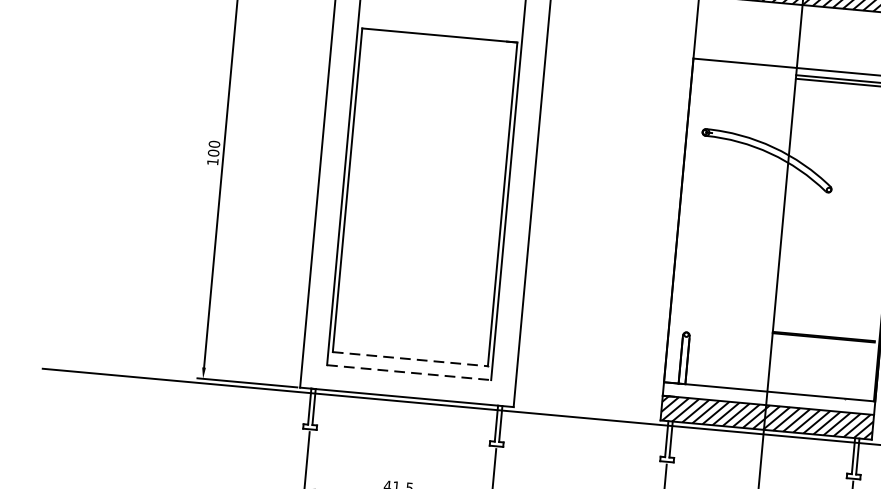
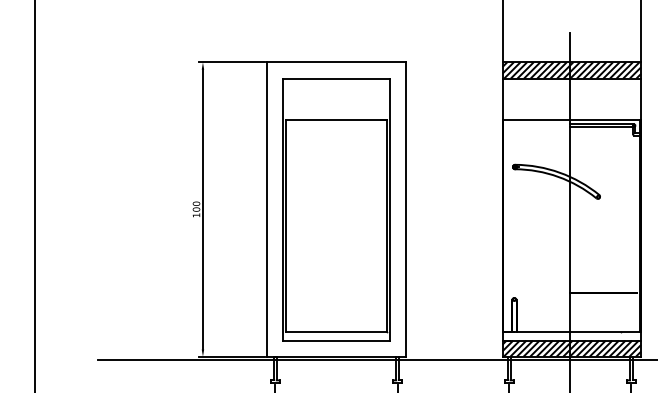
line: (410, 358) -> (336, 331), dashed -> solid
line: (409, 372) -> (336, 340), dashed -> solid

